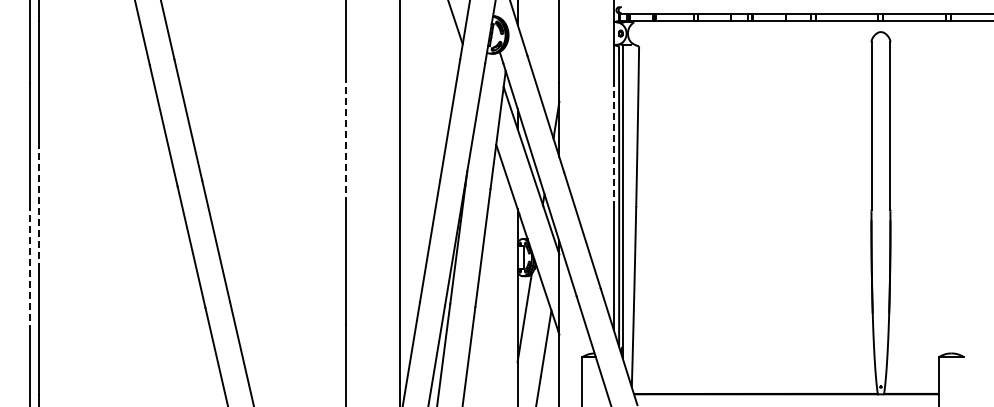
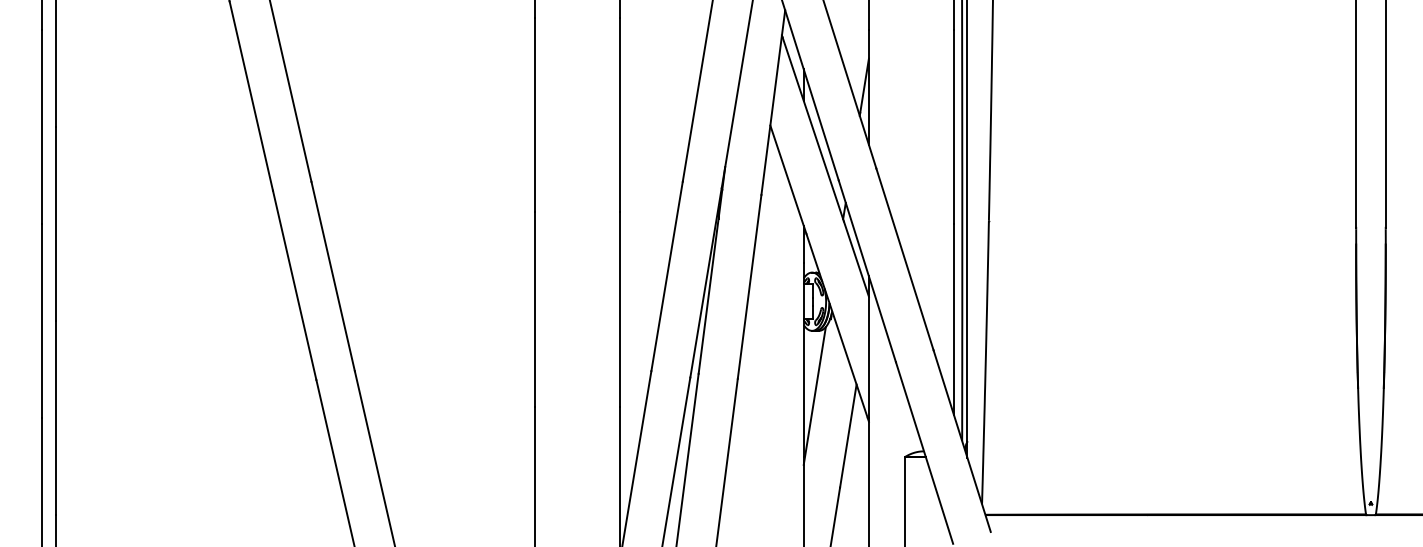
line: (345, 138) -> (535, 115), dashed -> solid
line: (613, 145) -> (953, 126), dashed -> solid
line: (38, 207) -> (55, 223), dashed -> solid
line: (29, 269) -> (41, 320), dashed -> solid

